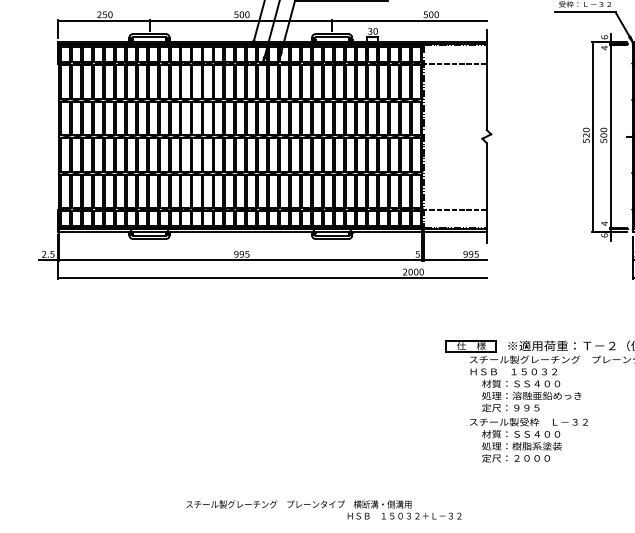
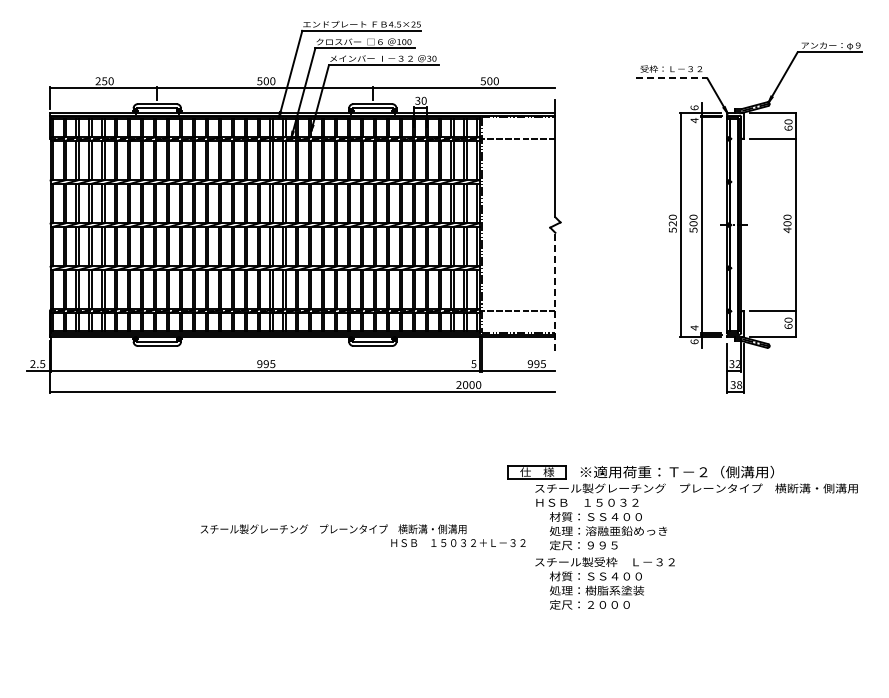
line: (585, 12) -> (671, 78), solid -> dashed
line: (486, 192) -> (555, 291), solid -> dashed
text: (324, 509) -> (363, 535), moved

